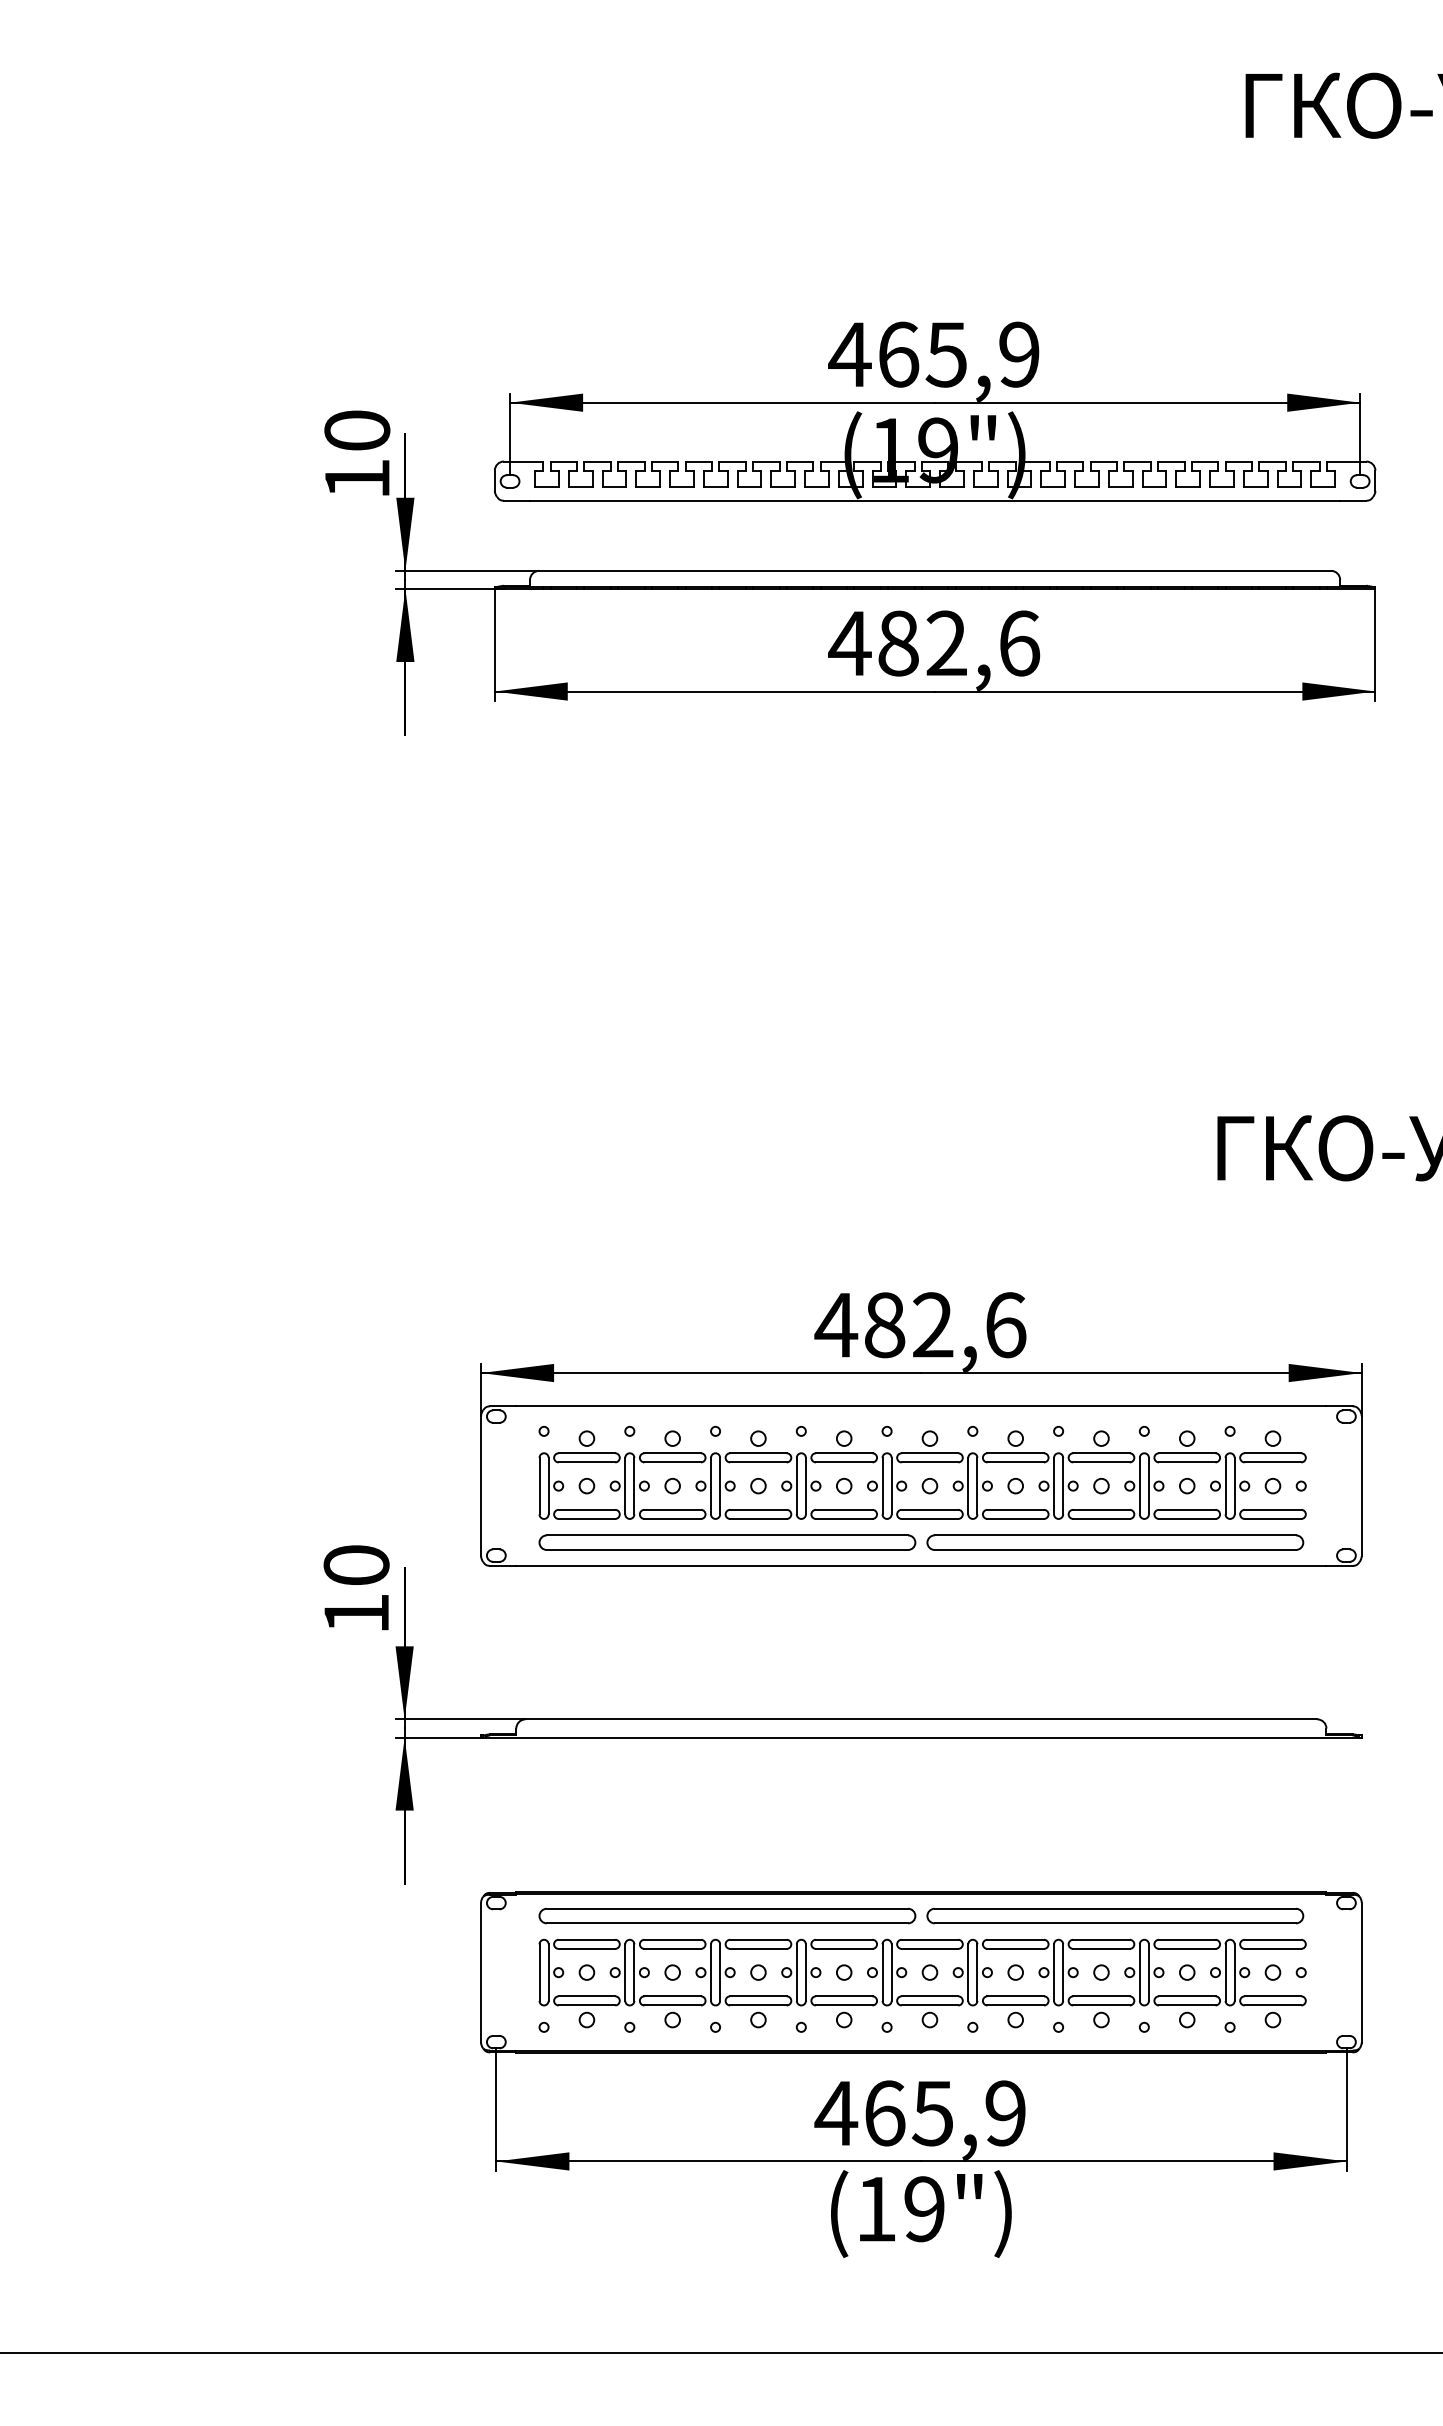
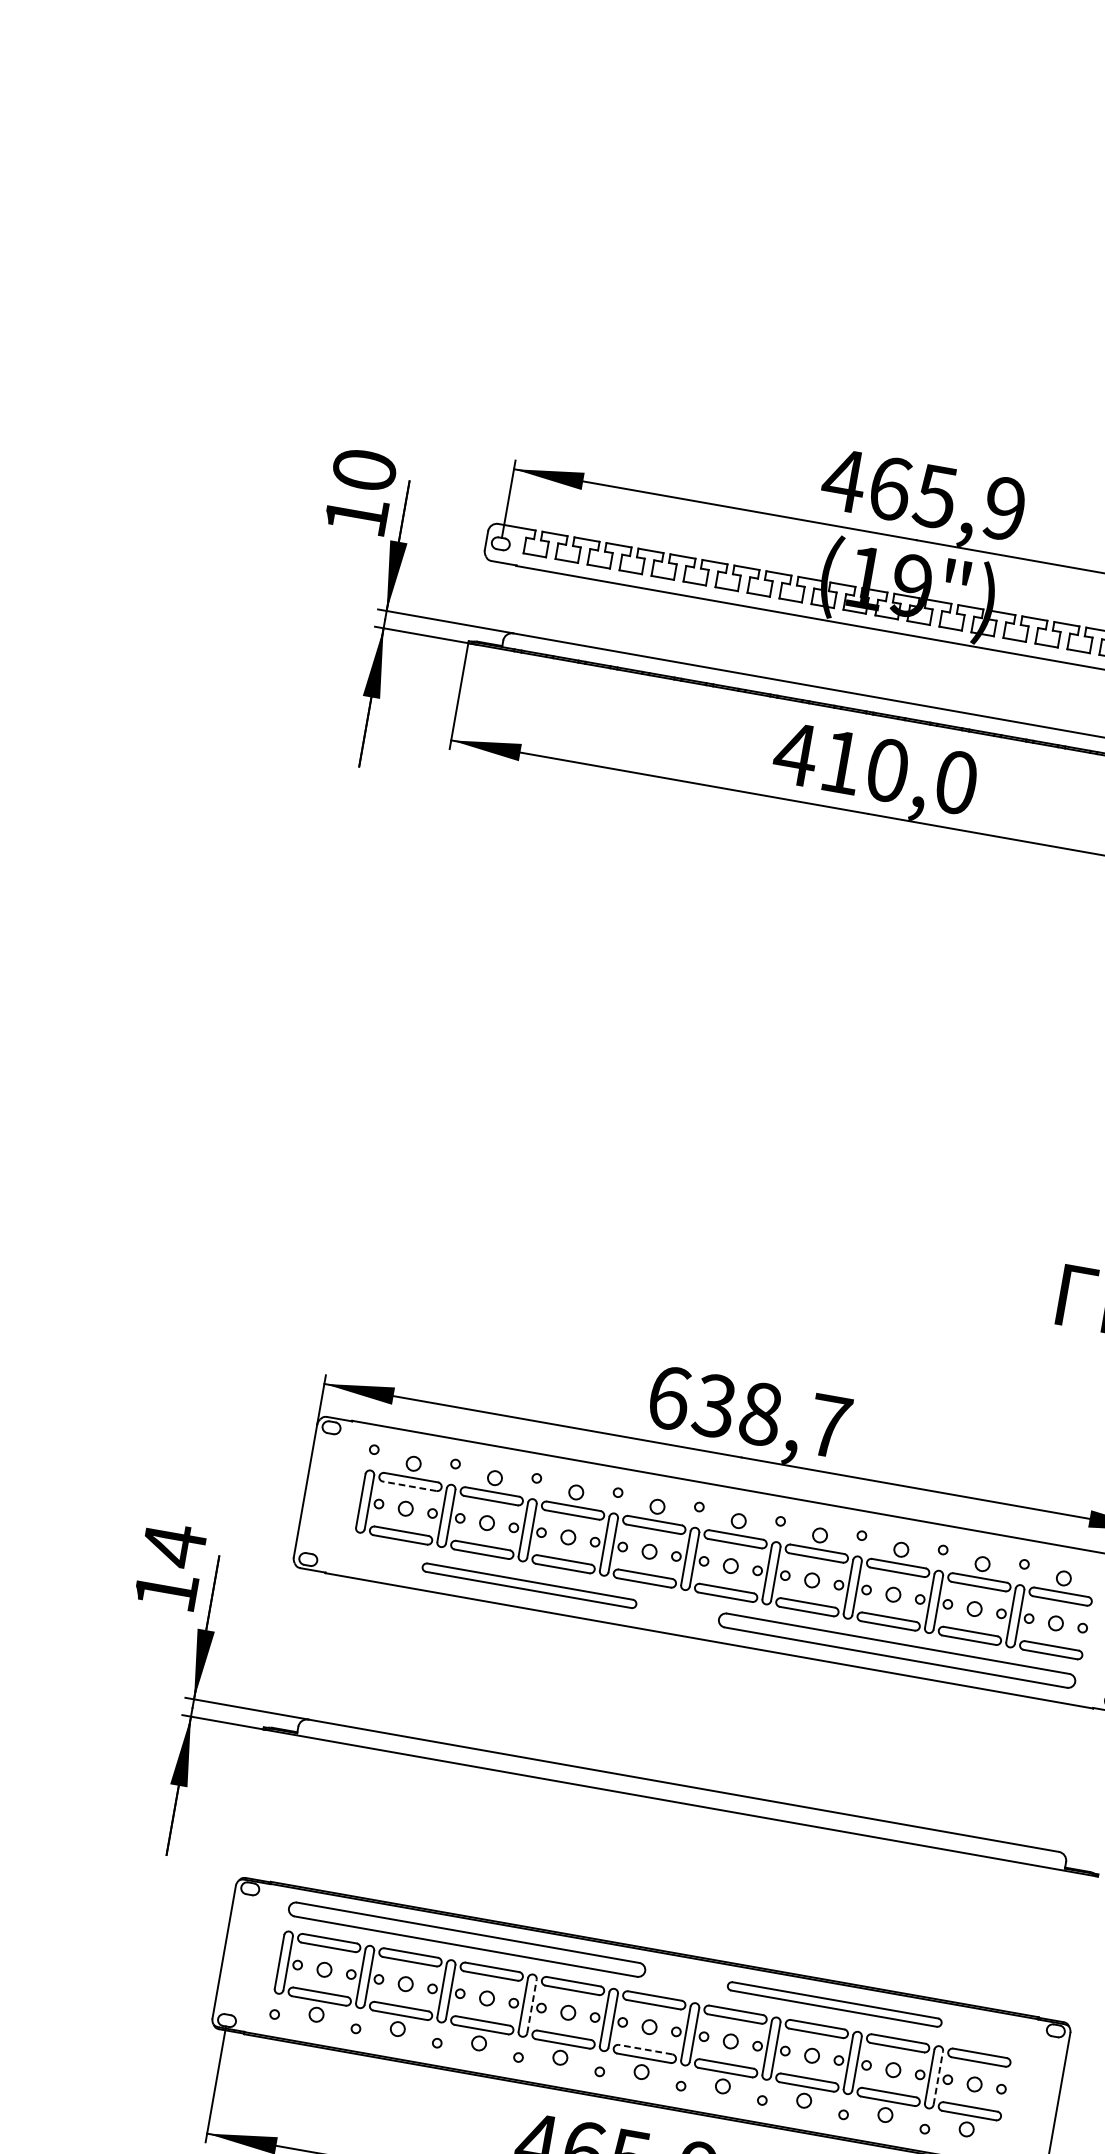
text: (959, 643) -> (899, 772), 482,6 -> 410,0
text: (920, 1325) -> (748, 1412), 482,6 -> 638,7
line: (586, 1462) -> (409, 1486), solid -> dashed
part: (727, 1542) -> (529, 1585), size x0.6
text: (356, 1565) -> (174, 1545), 10 -> 14
part: (1115, 1915) -> (834, 2004), size x0.6
line: (805, 1972) -> (531, 2006), solid -> dashed
line: (1234, 1972) -> (938, 2077), solid -> dashed
line: (929, 1996) -> (645, 2049), solid -> dashed

